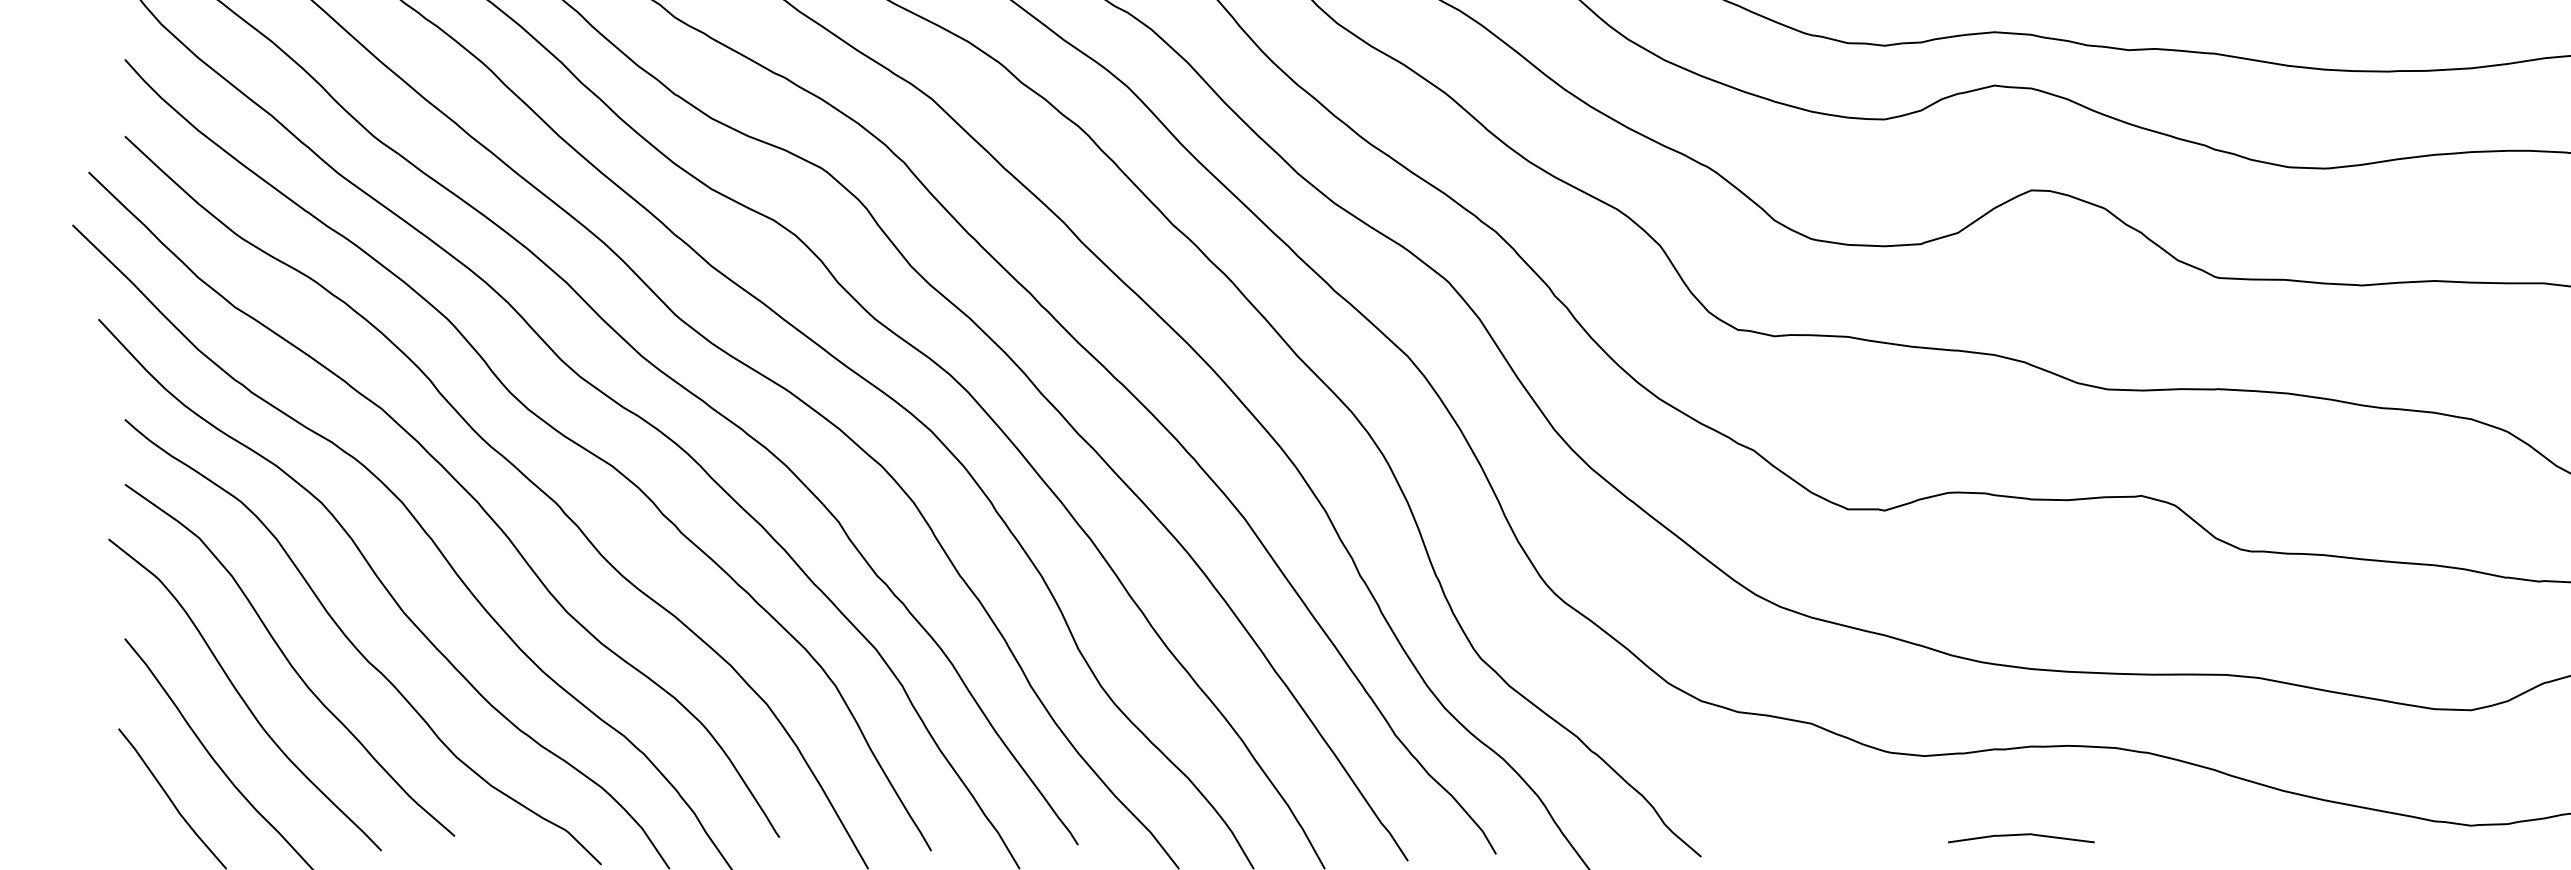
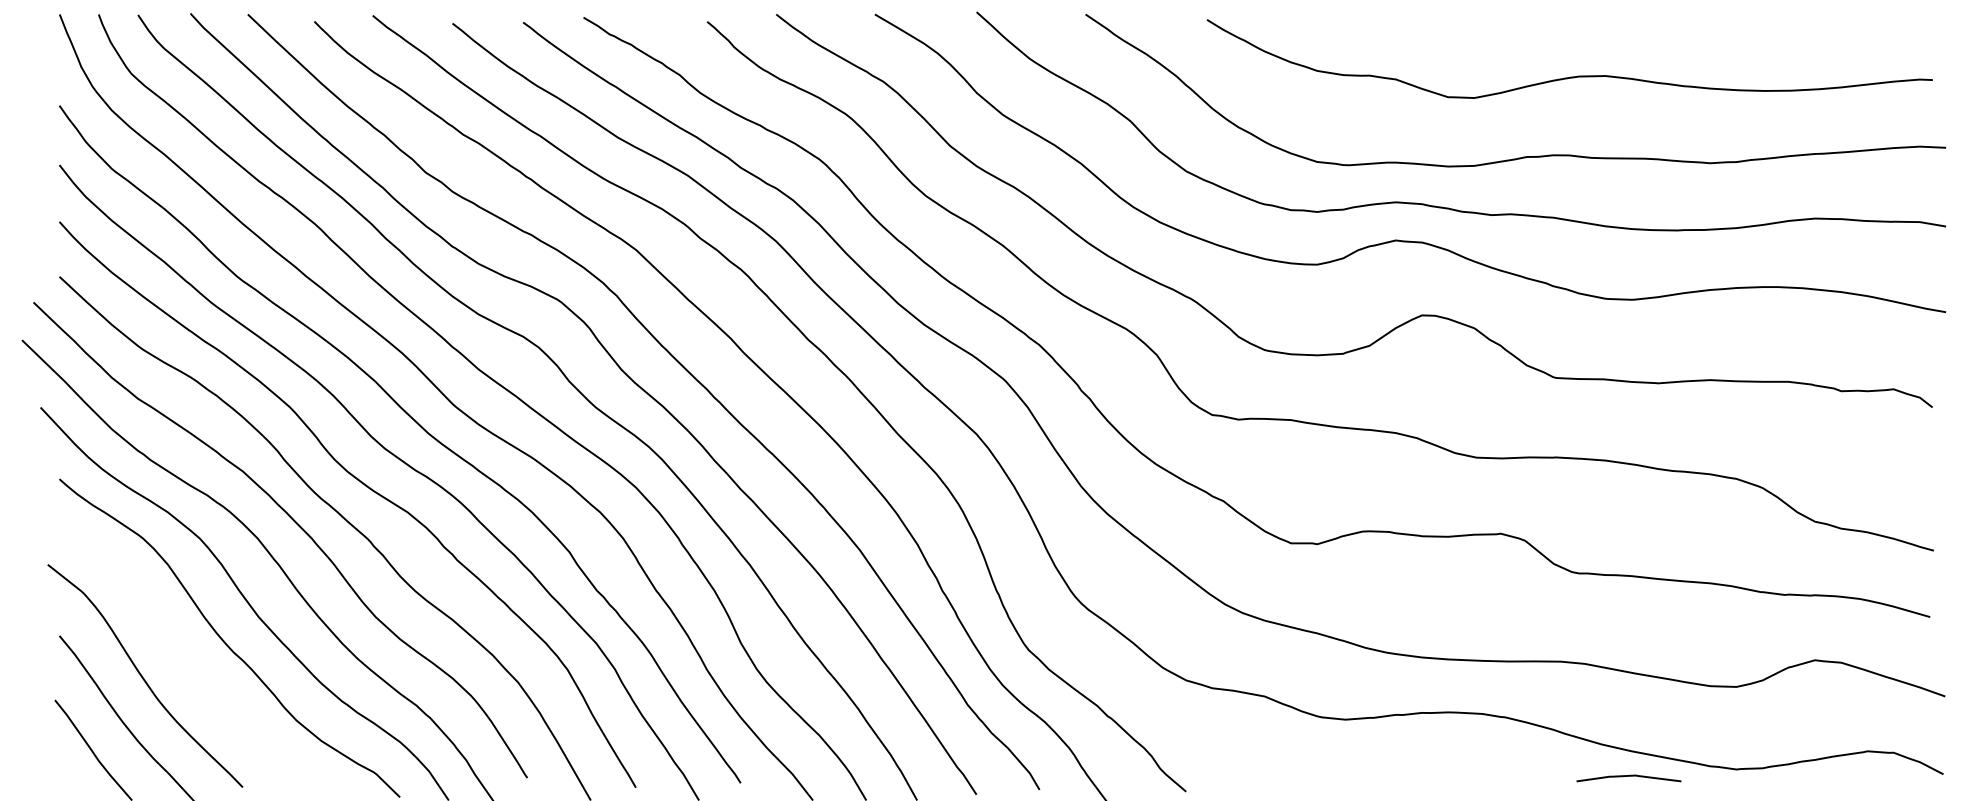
curve: (290, 660) -> (177, 651), removed
curve: (2020, 835) -> (1628, 776), moved

